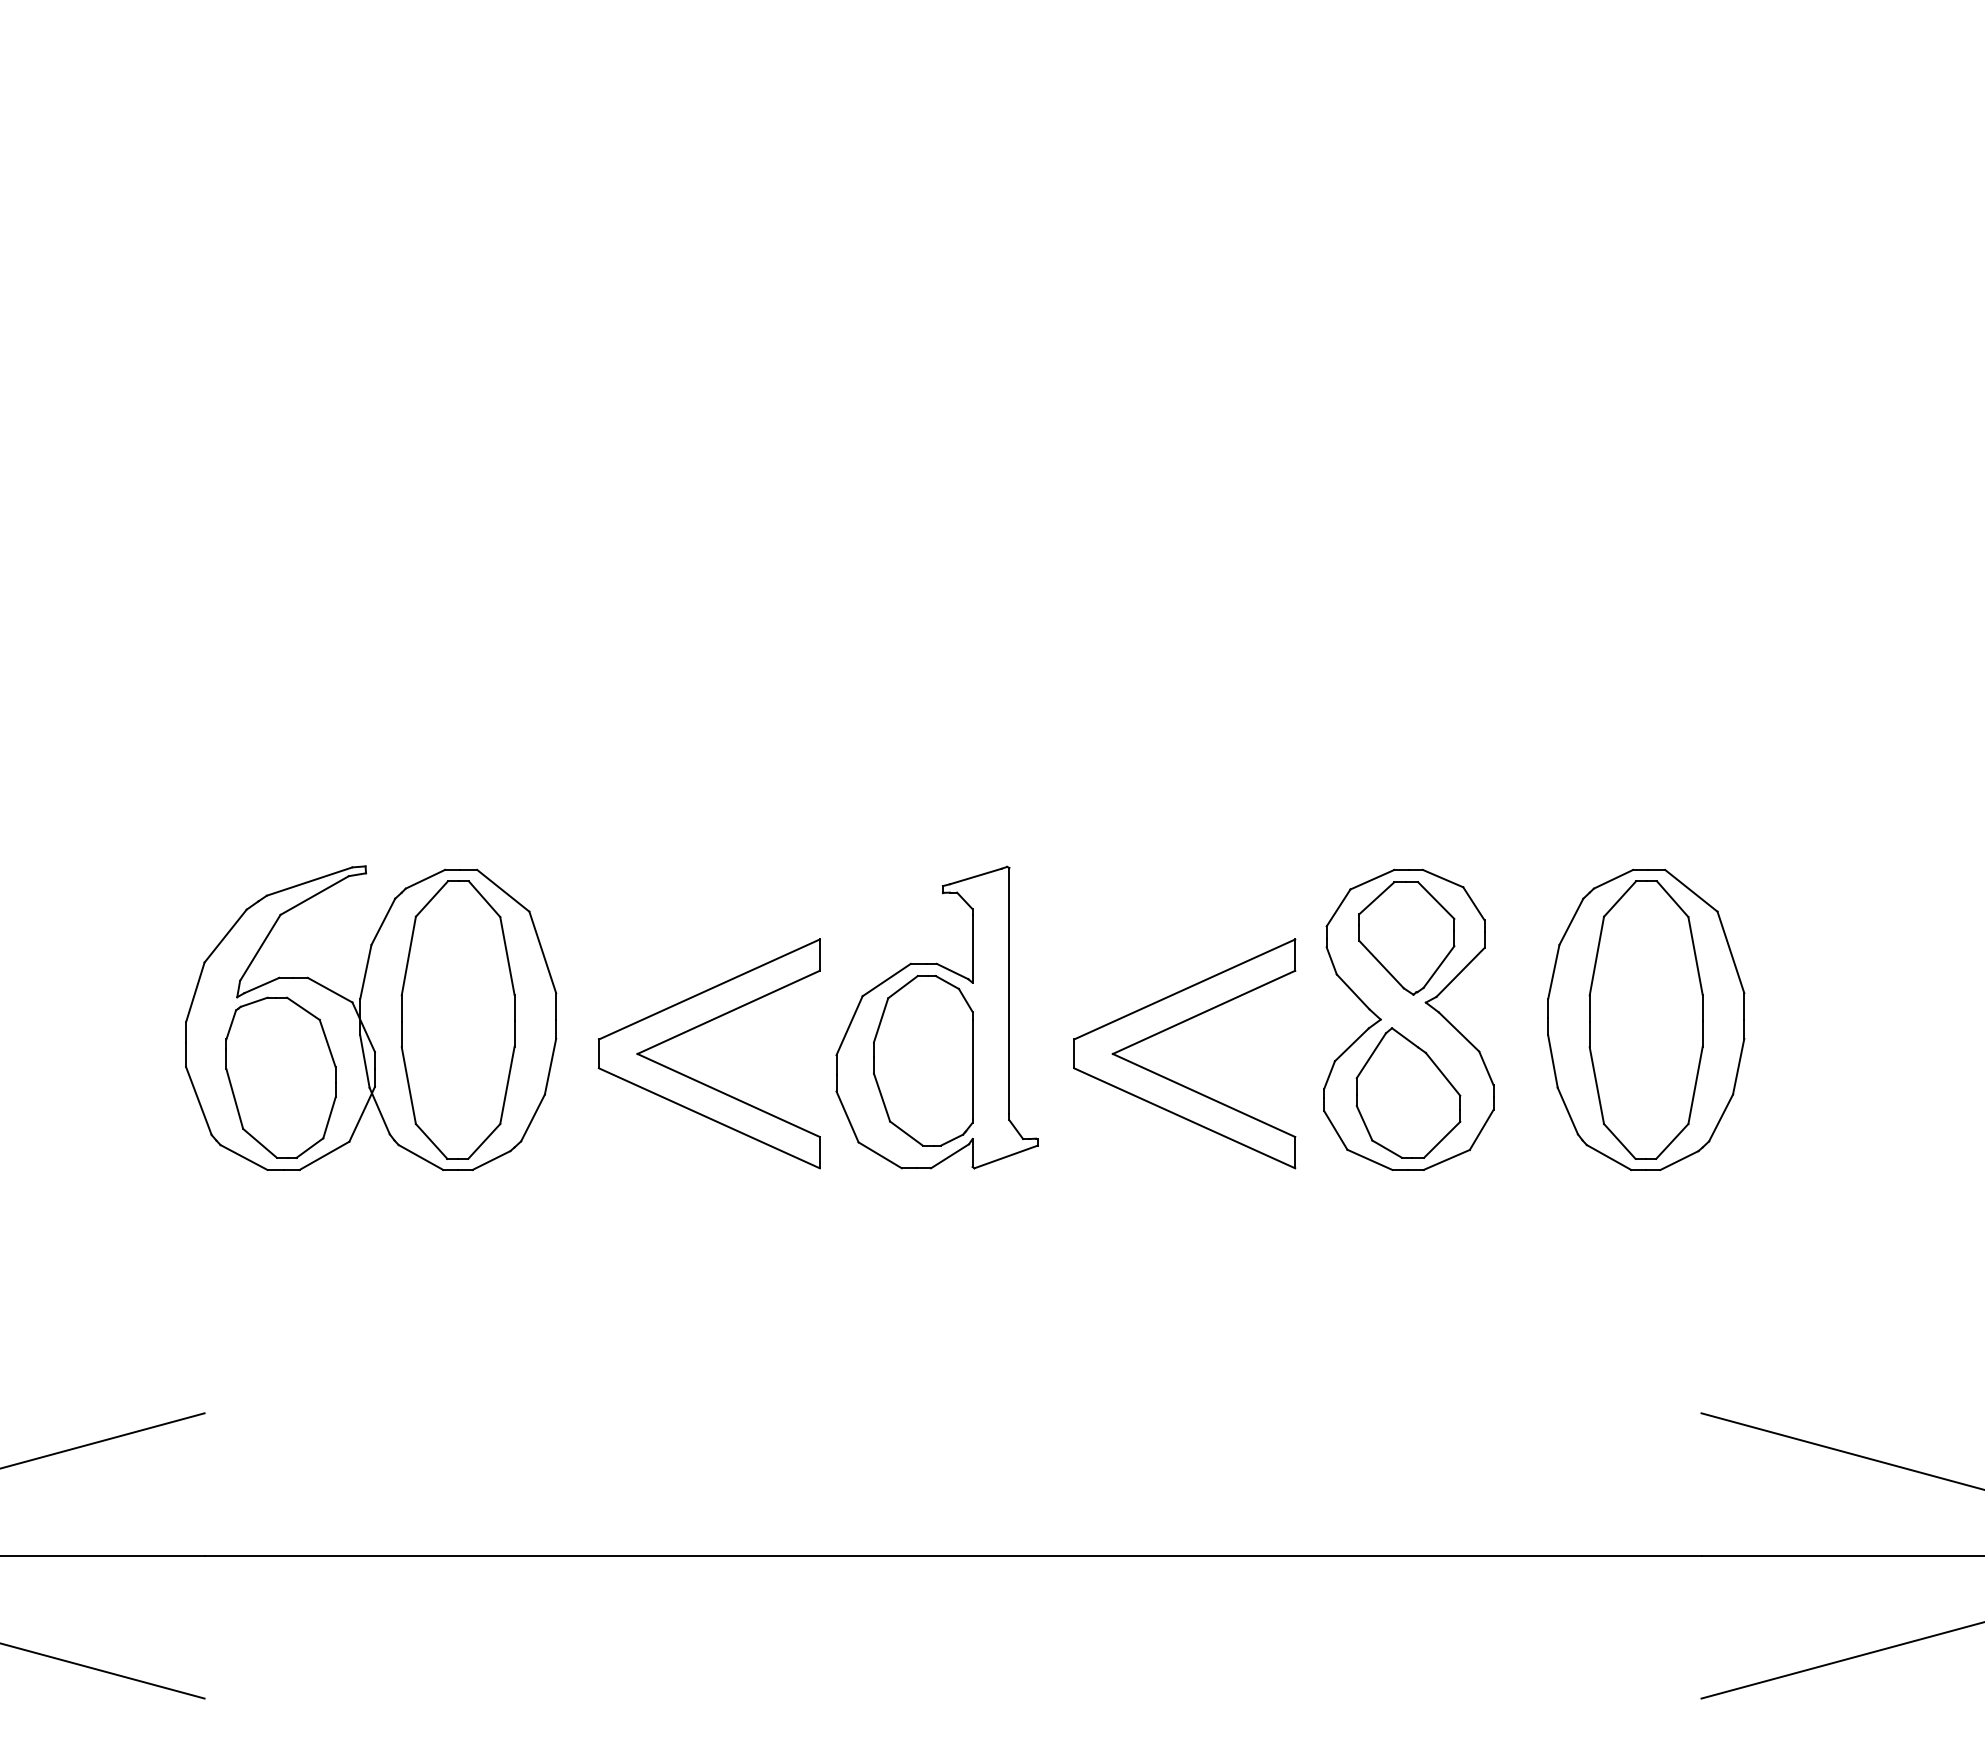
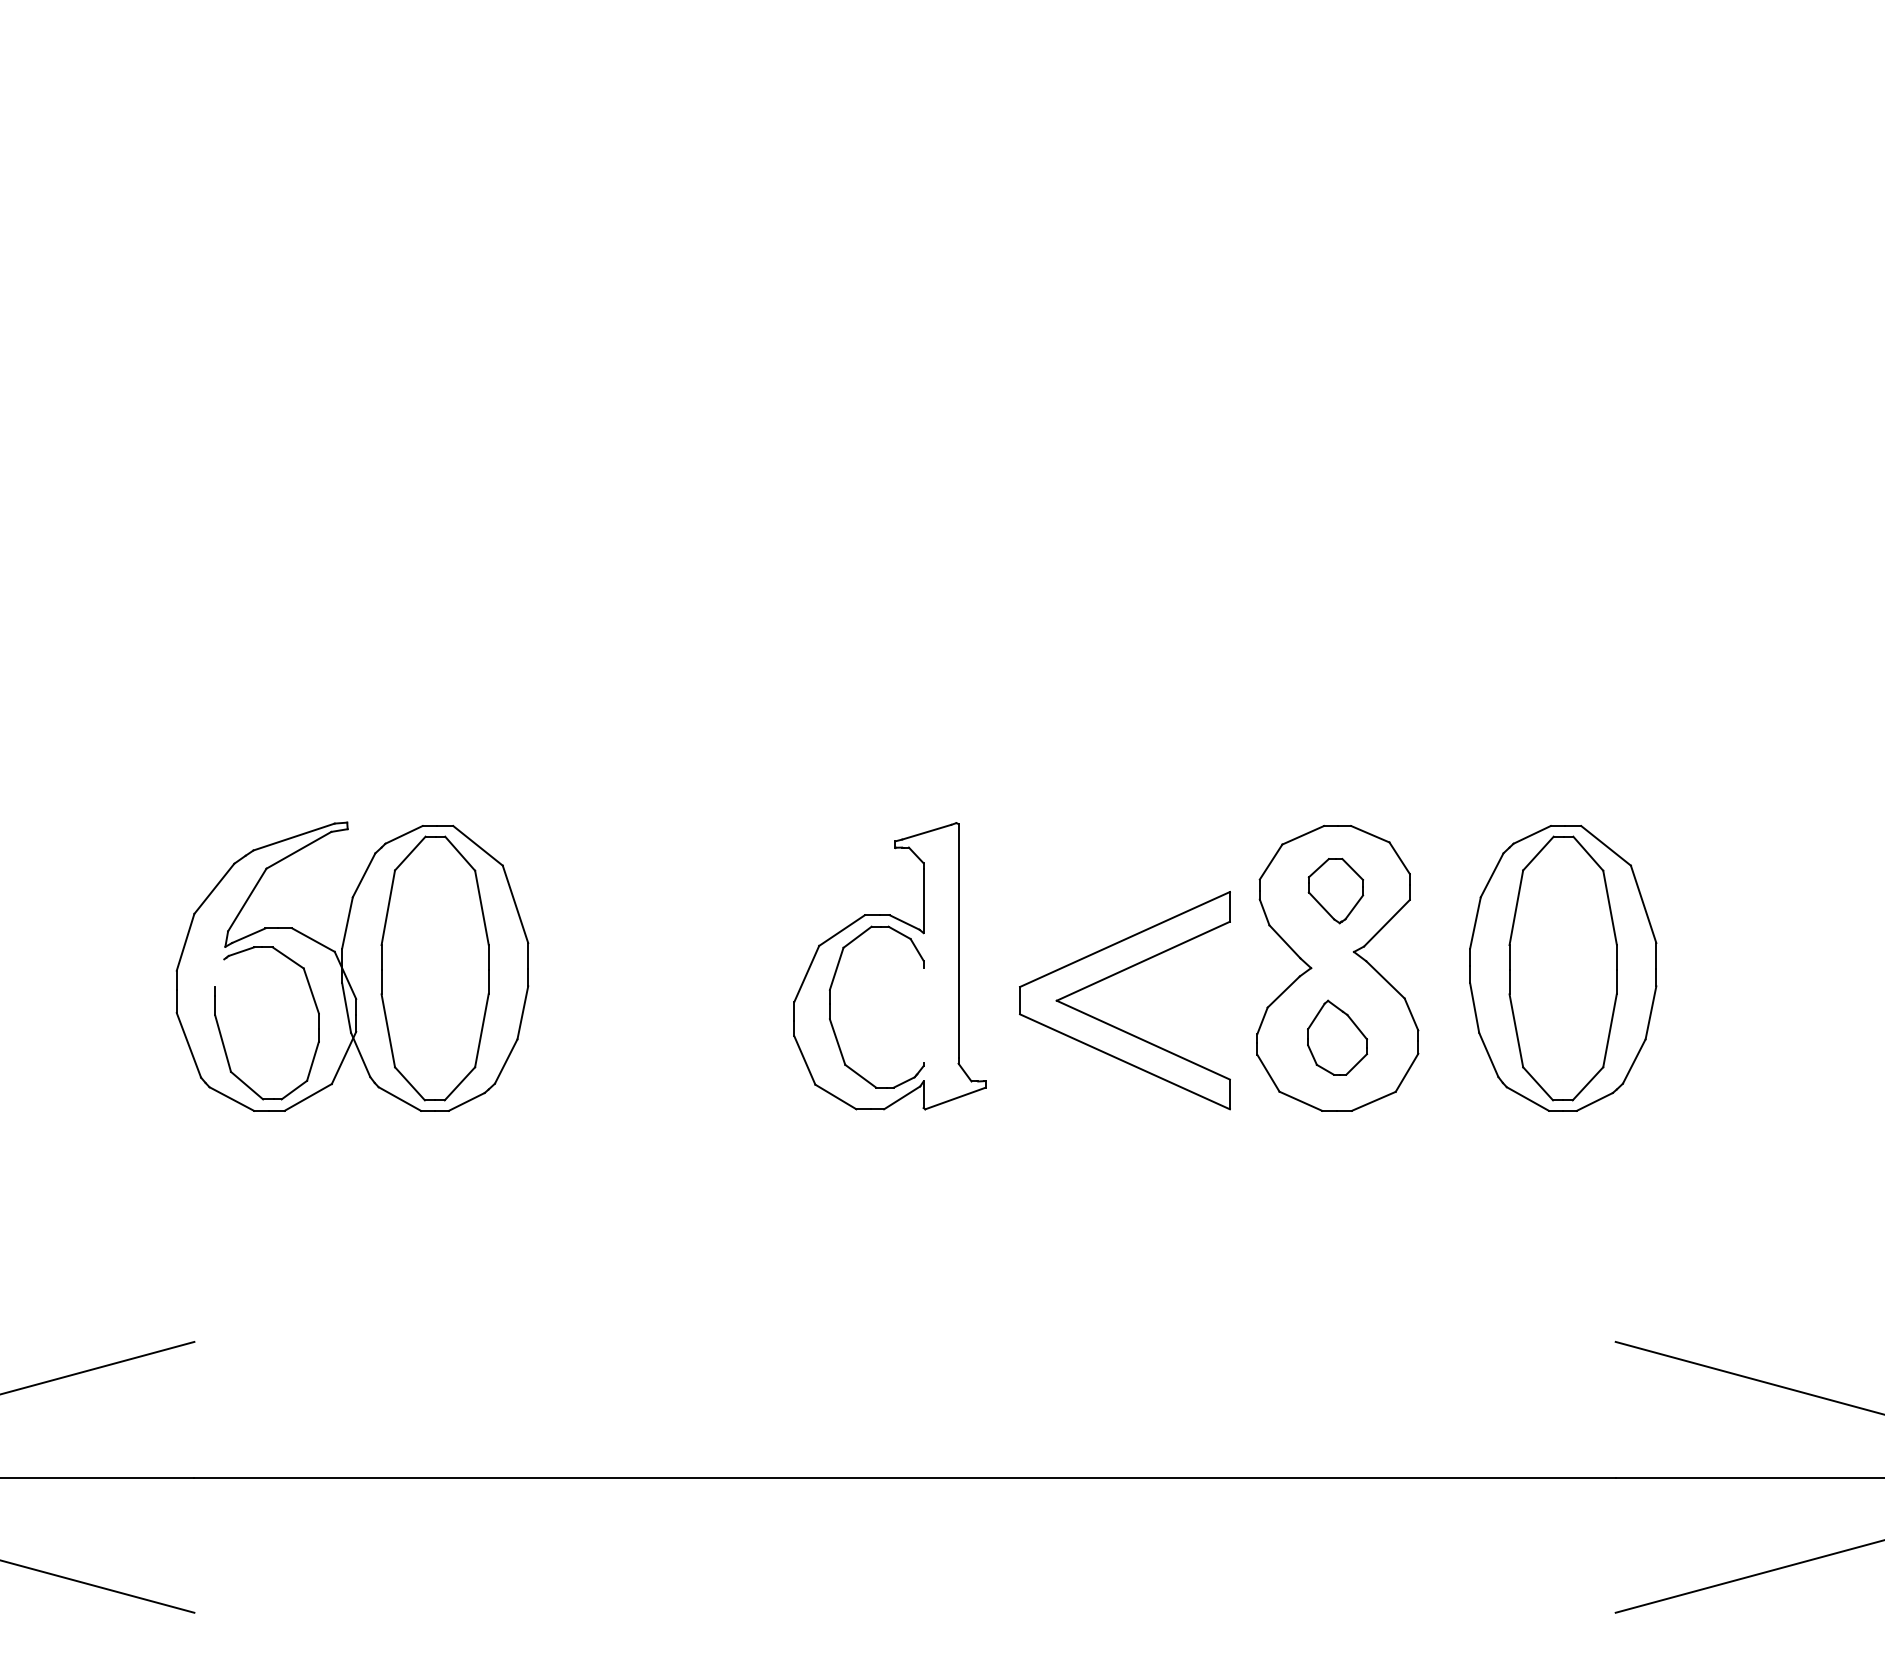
part: (1406, 938) -> (1335, 891), size x0.6
line: (231, 1024) -> (219, 972), removed
part: (696, 1028) -> (661, 976), removed
line: (972, 1069) -> (923, 1015), removed
part: (1408, 1092) -> (1337, 1037), size x0.6

